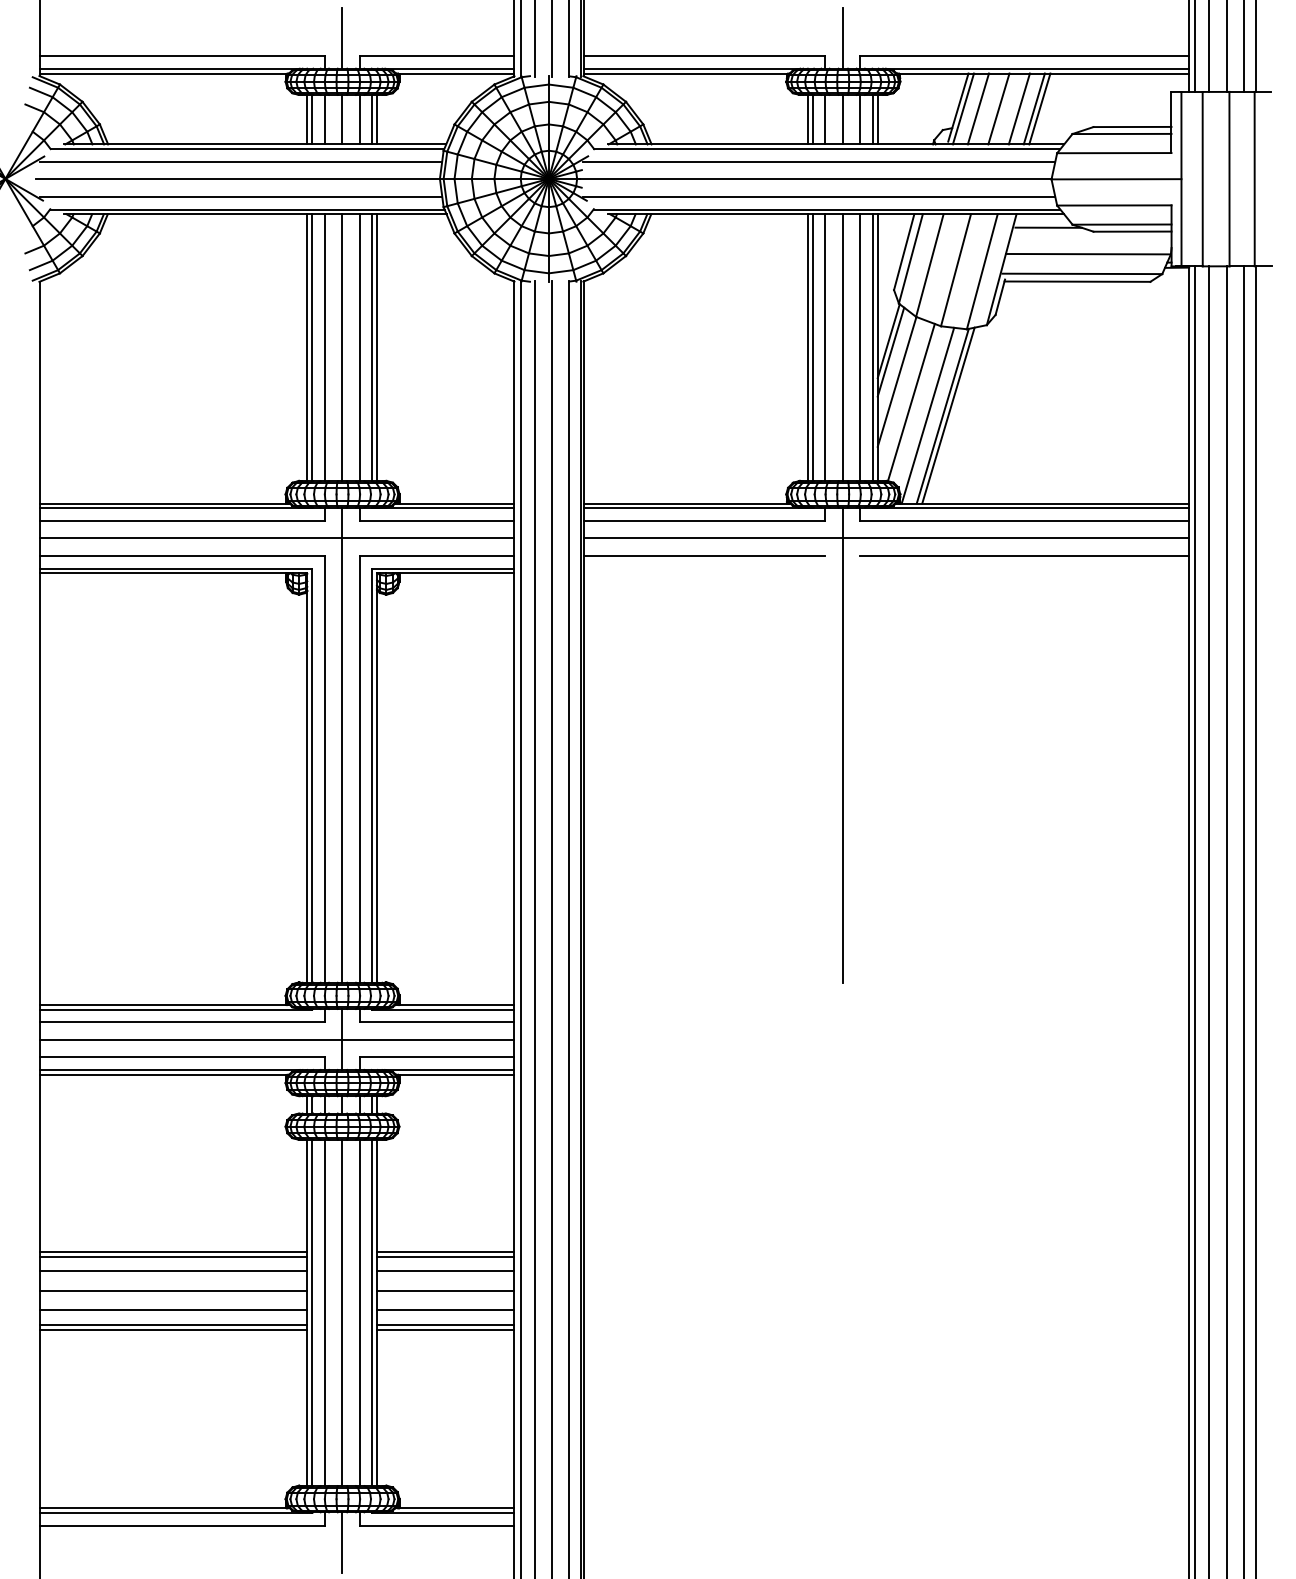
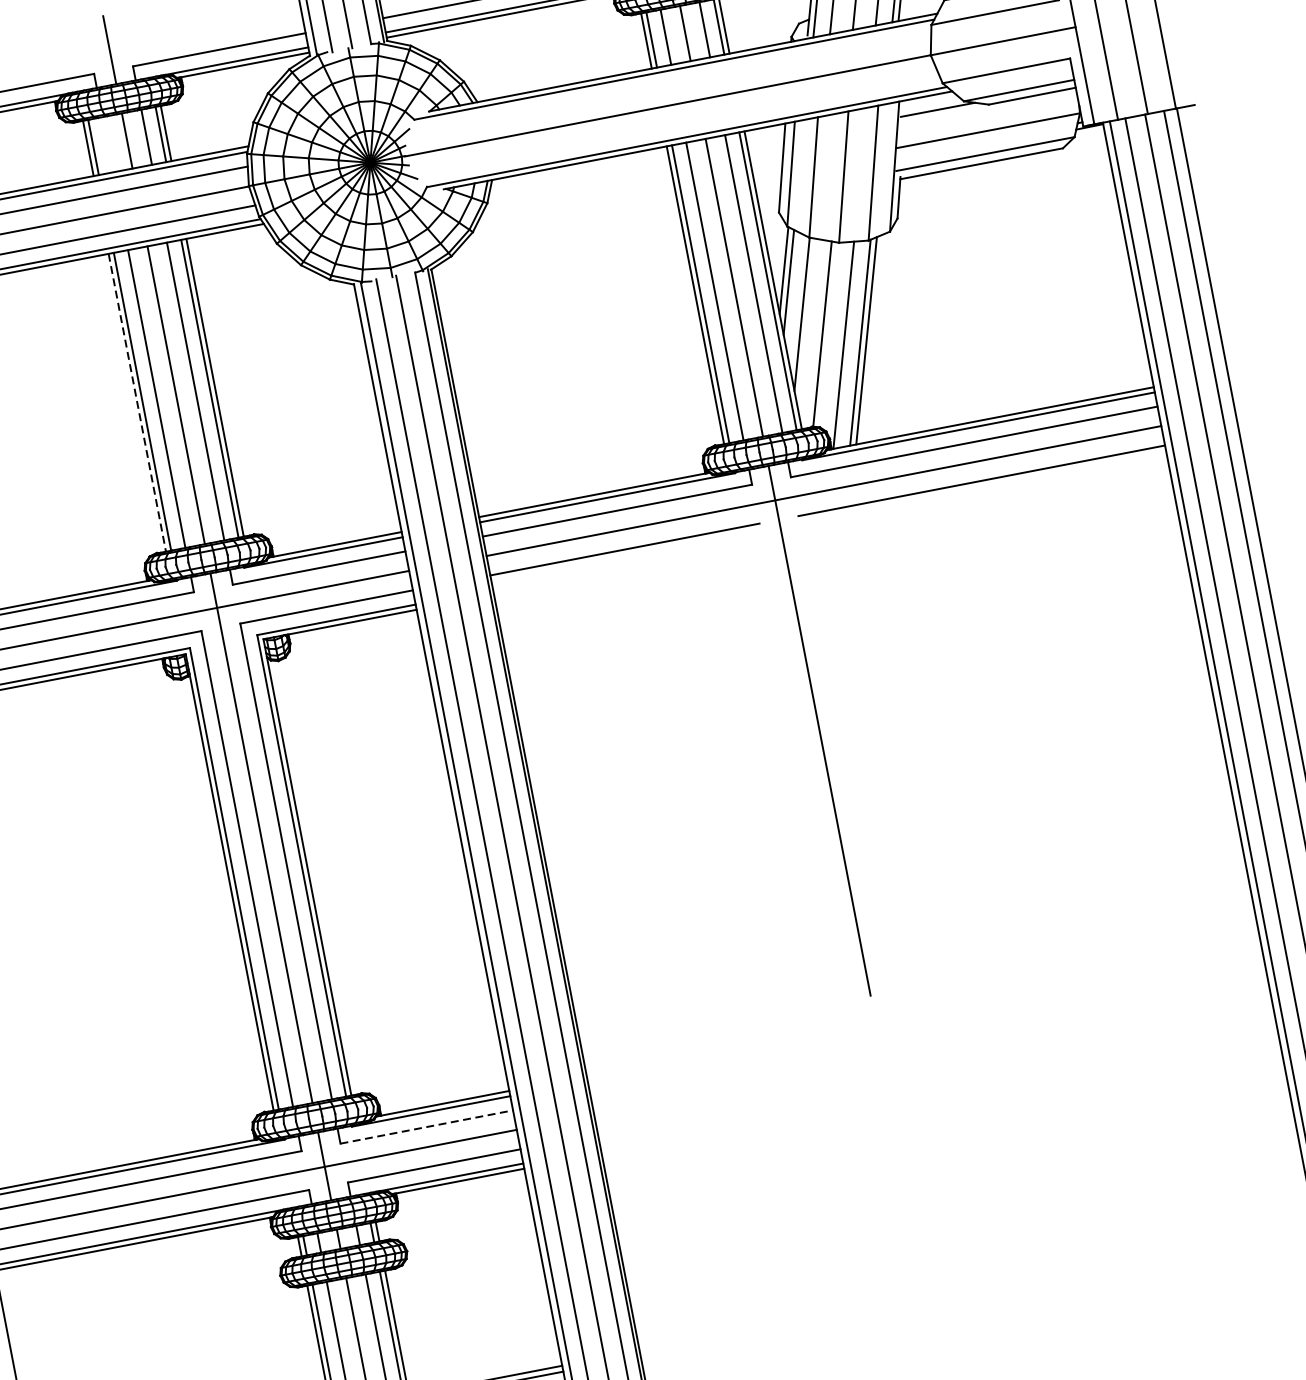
line: (324, 119) -> (107, 144), removed
line: (819, 161) -> (668, 85), removed
line: (819, 196) -> (675, 124), removed
line: (307, 347) -> (137, 402), solid -> dashed
line: (437, 1022) -> (427, 1126), solid -> dashed

